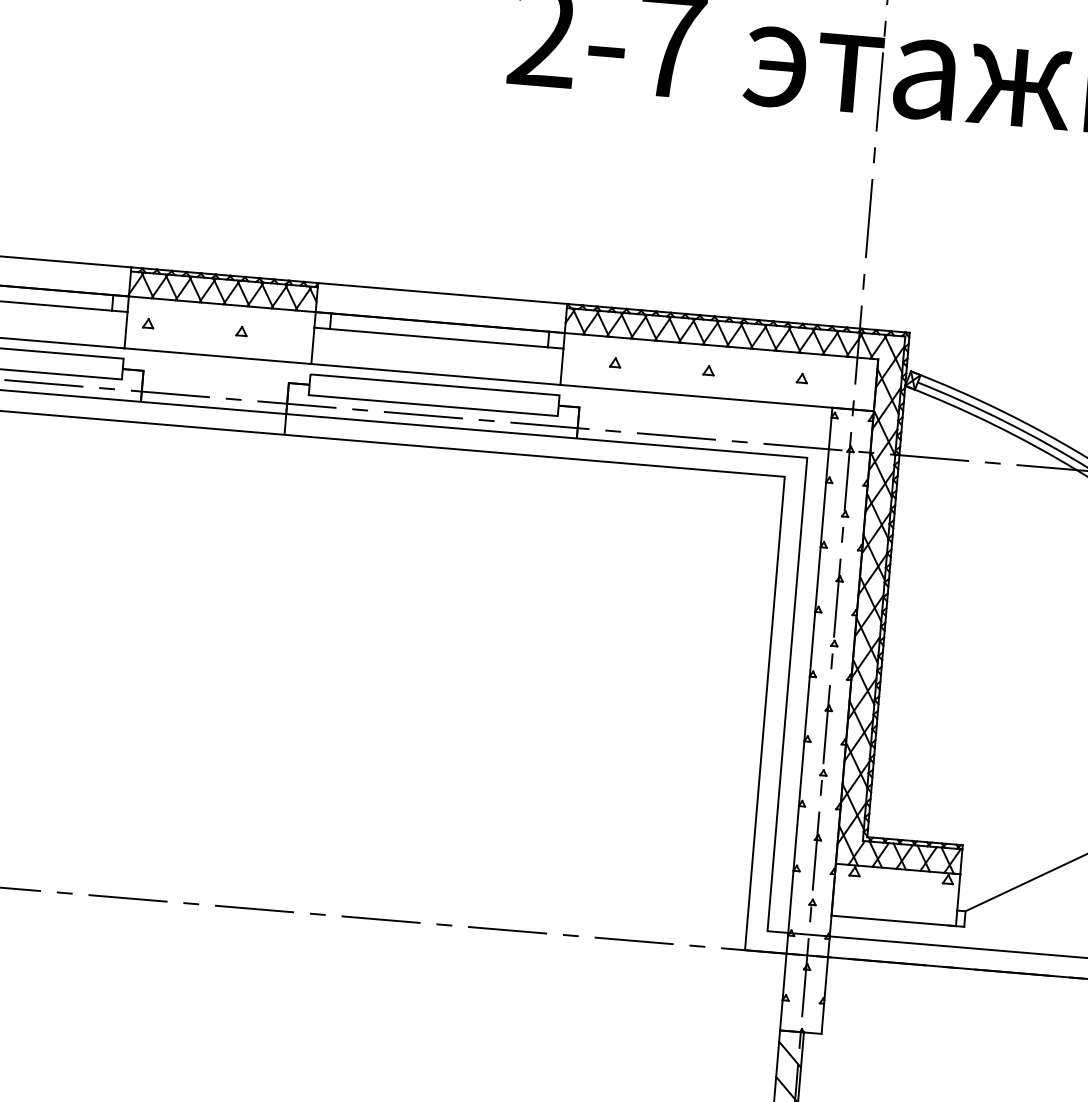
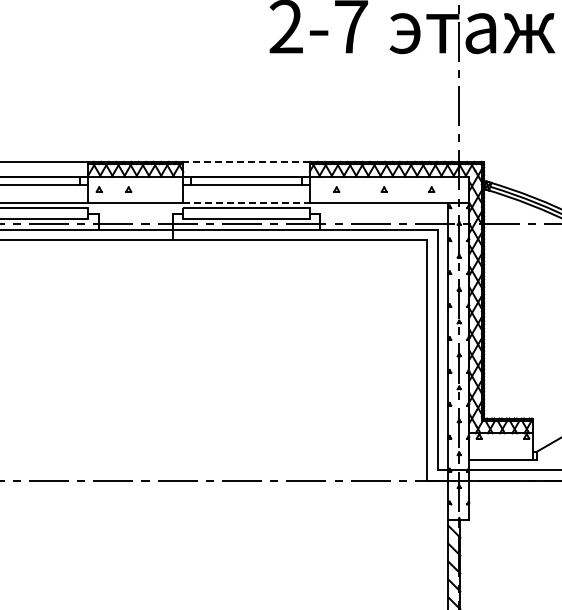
line: (442, 294) -> (246, 162), solid -> dashed
part: (241, 331) -> (128, 189), moved
line: (437, 375) -> (247, 203), solid -> dashed

